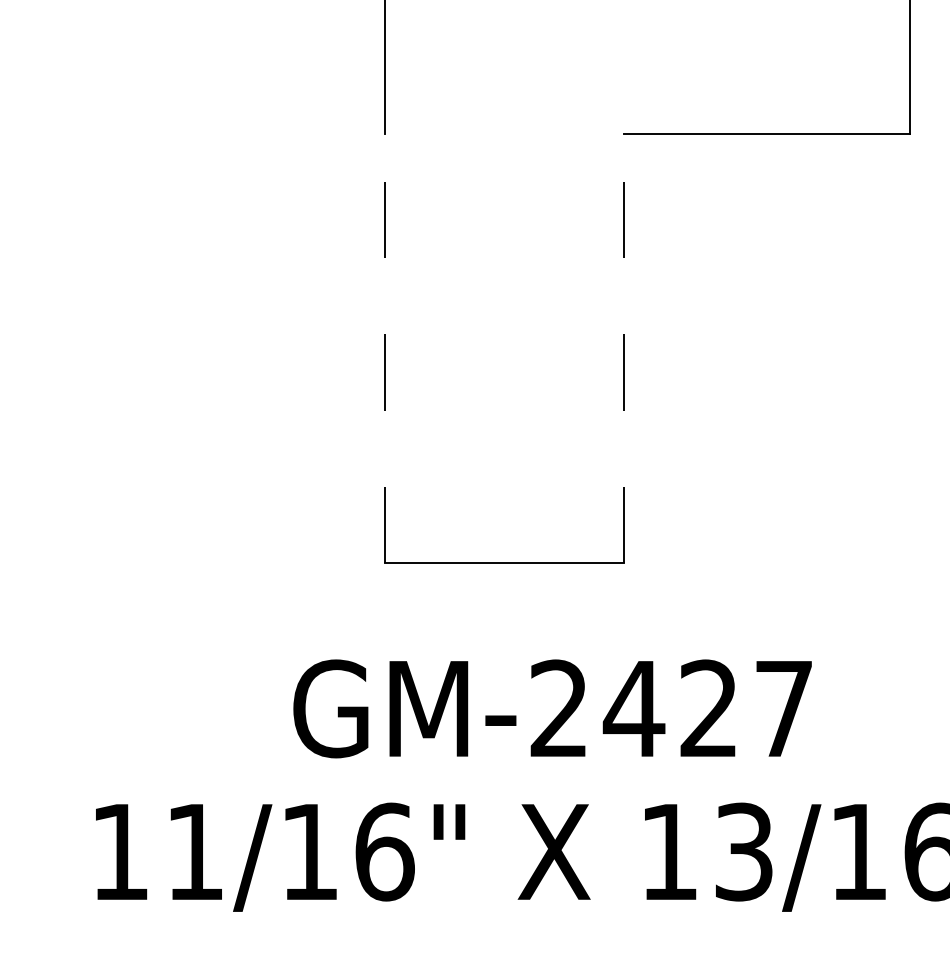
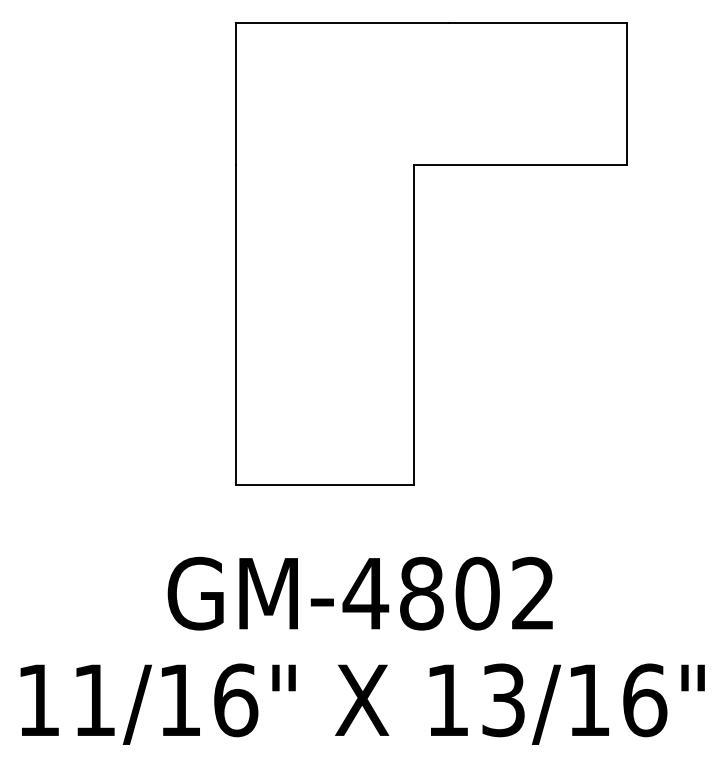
line: (385, 348) -> (236, 325), dashed -> solid
line: (623, 348) -> (413, 325), dashed -> solid
text: (668, 708) -> (447, 593), GM-2427 -> GM-4802

